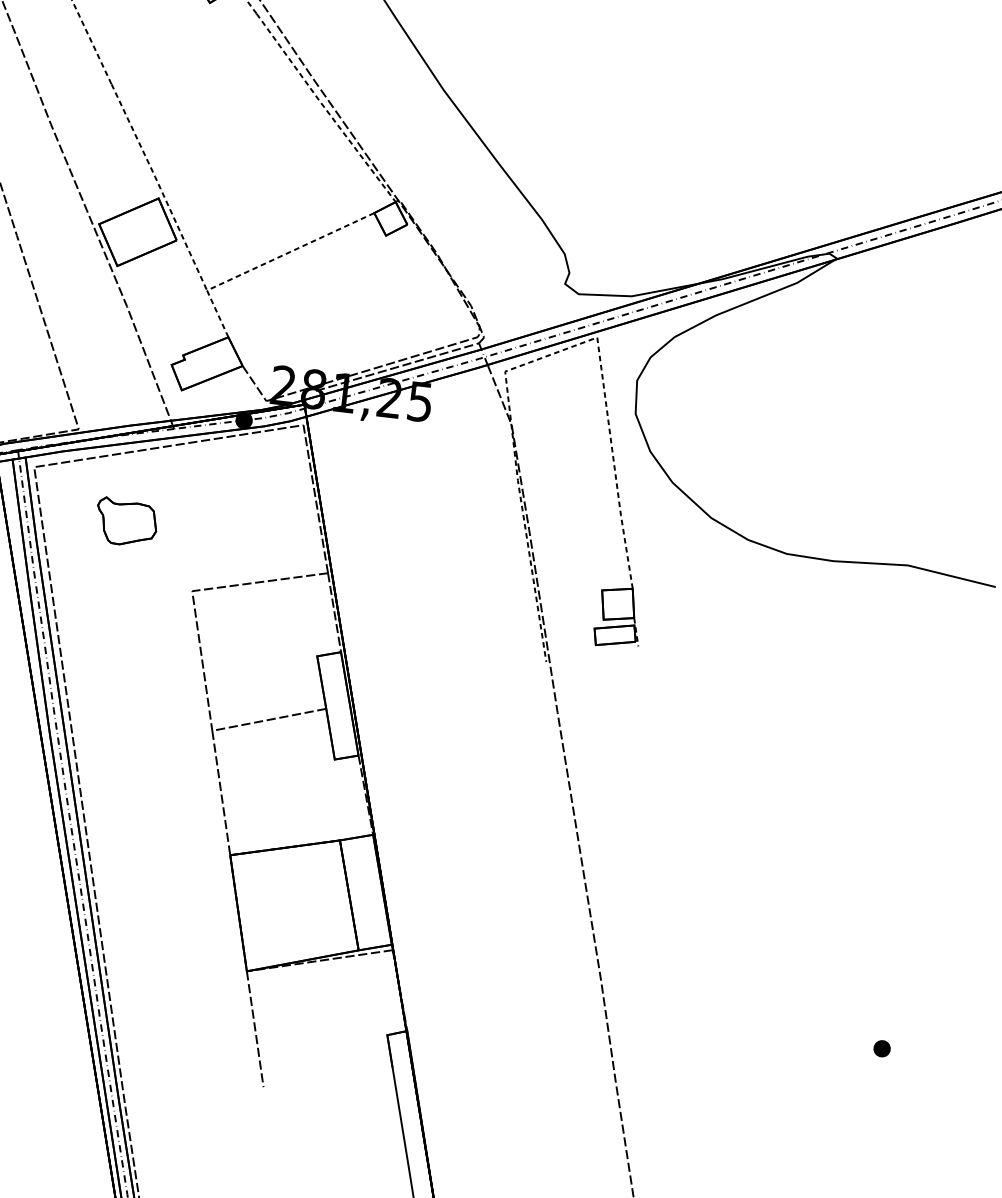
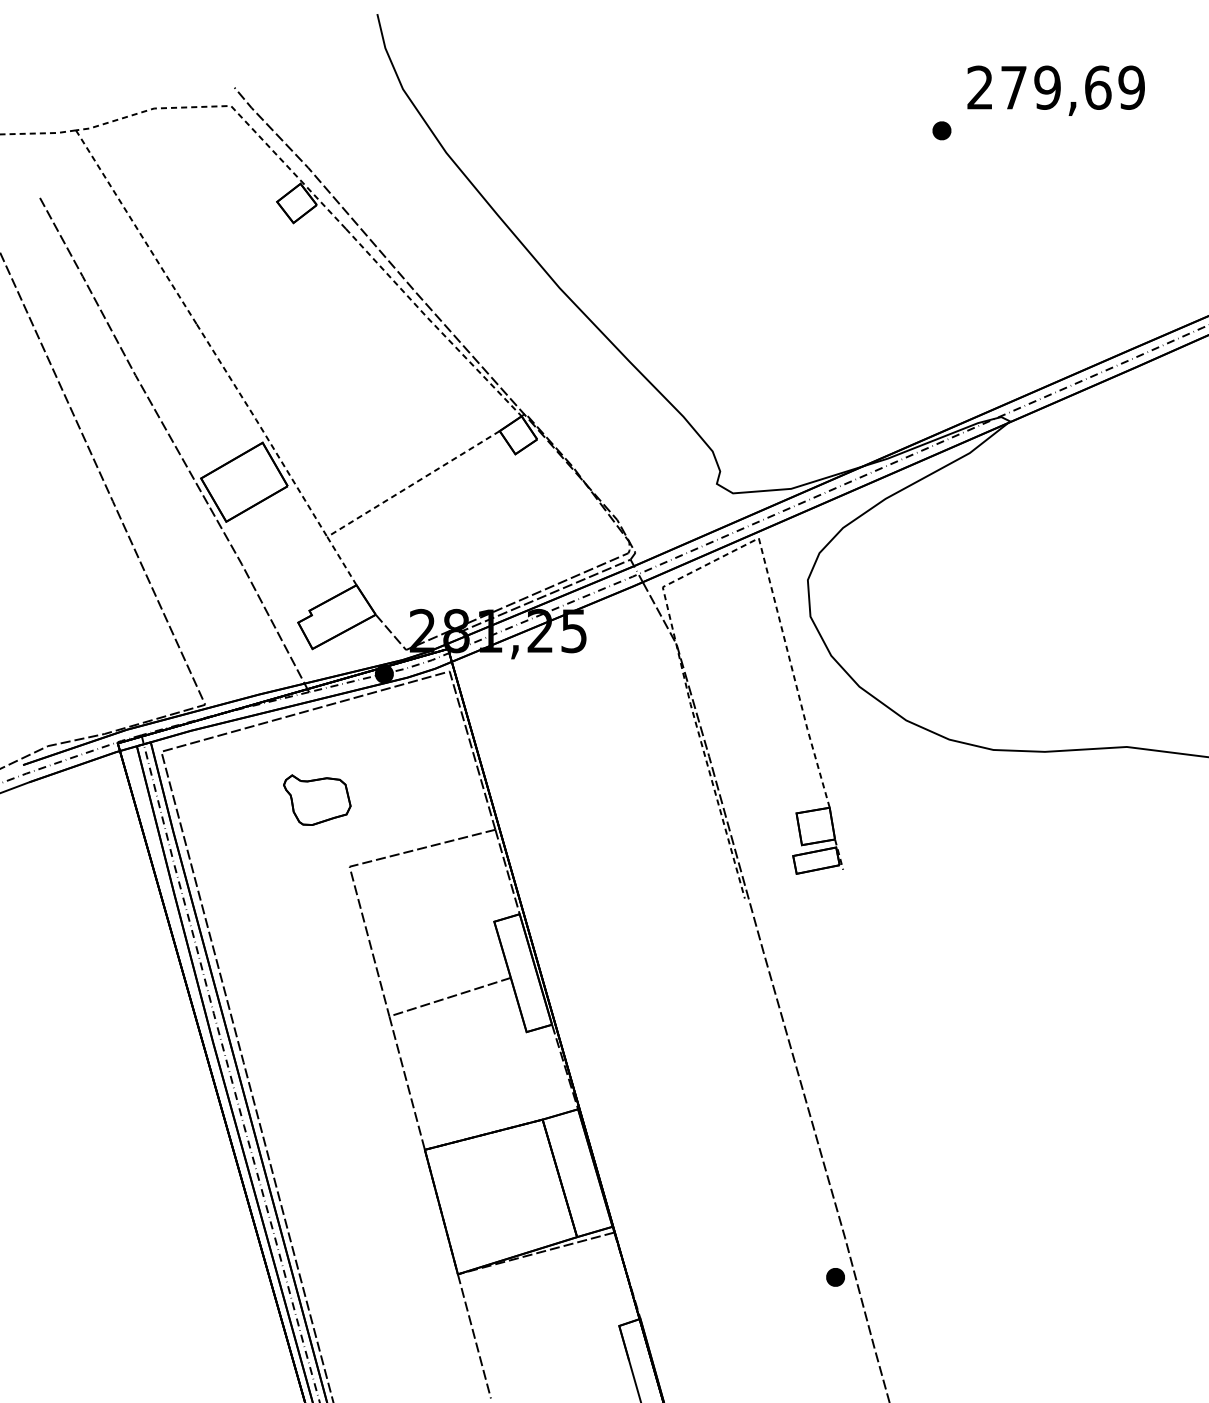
part: (126, 521) -> (317, 799), moved
part: (882, 1048) -> (835, 1277), moved

